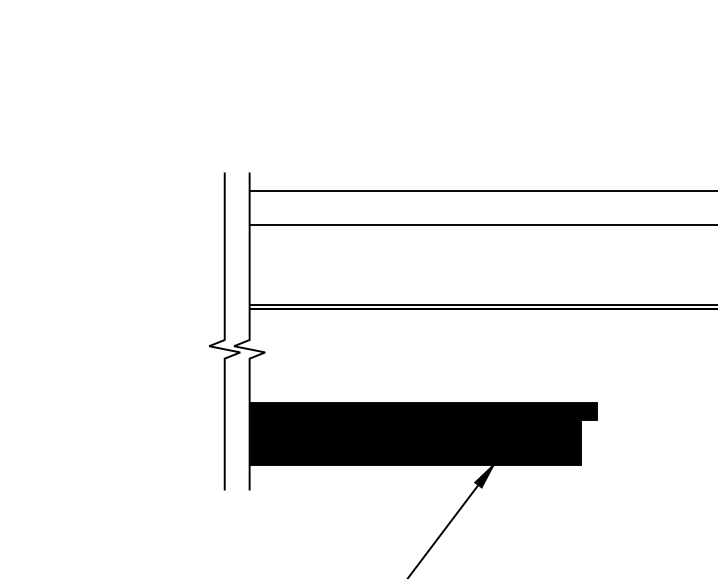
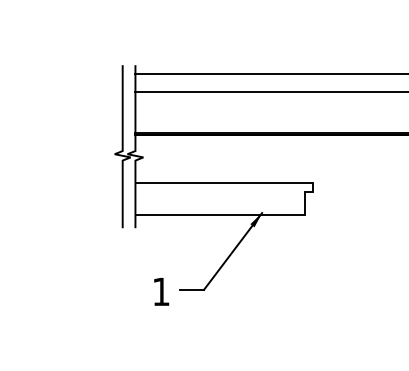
fill: (423, 434) -> (224, 199), removed

